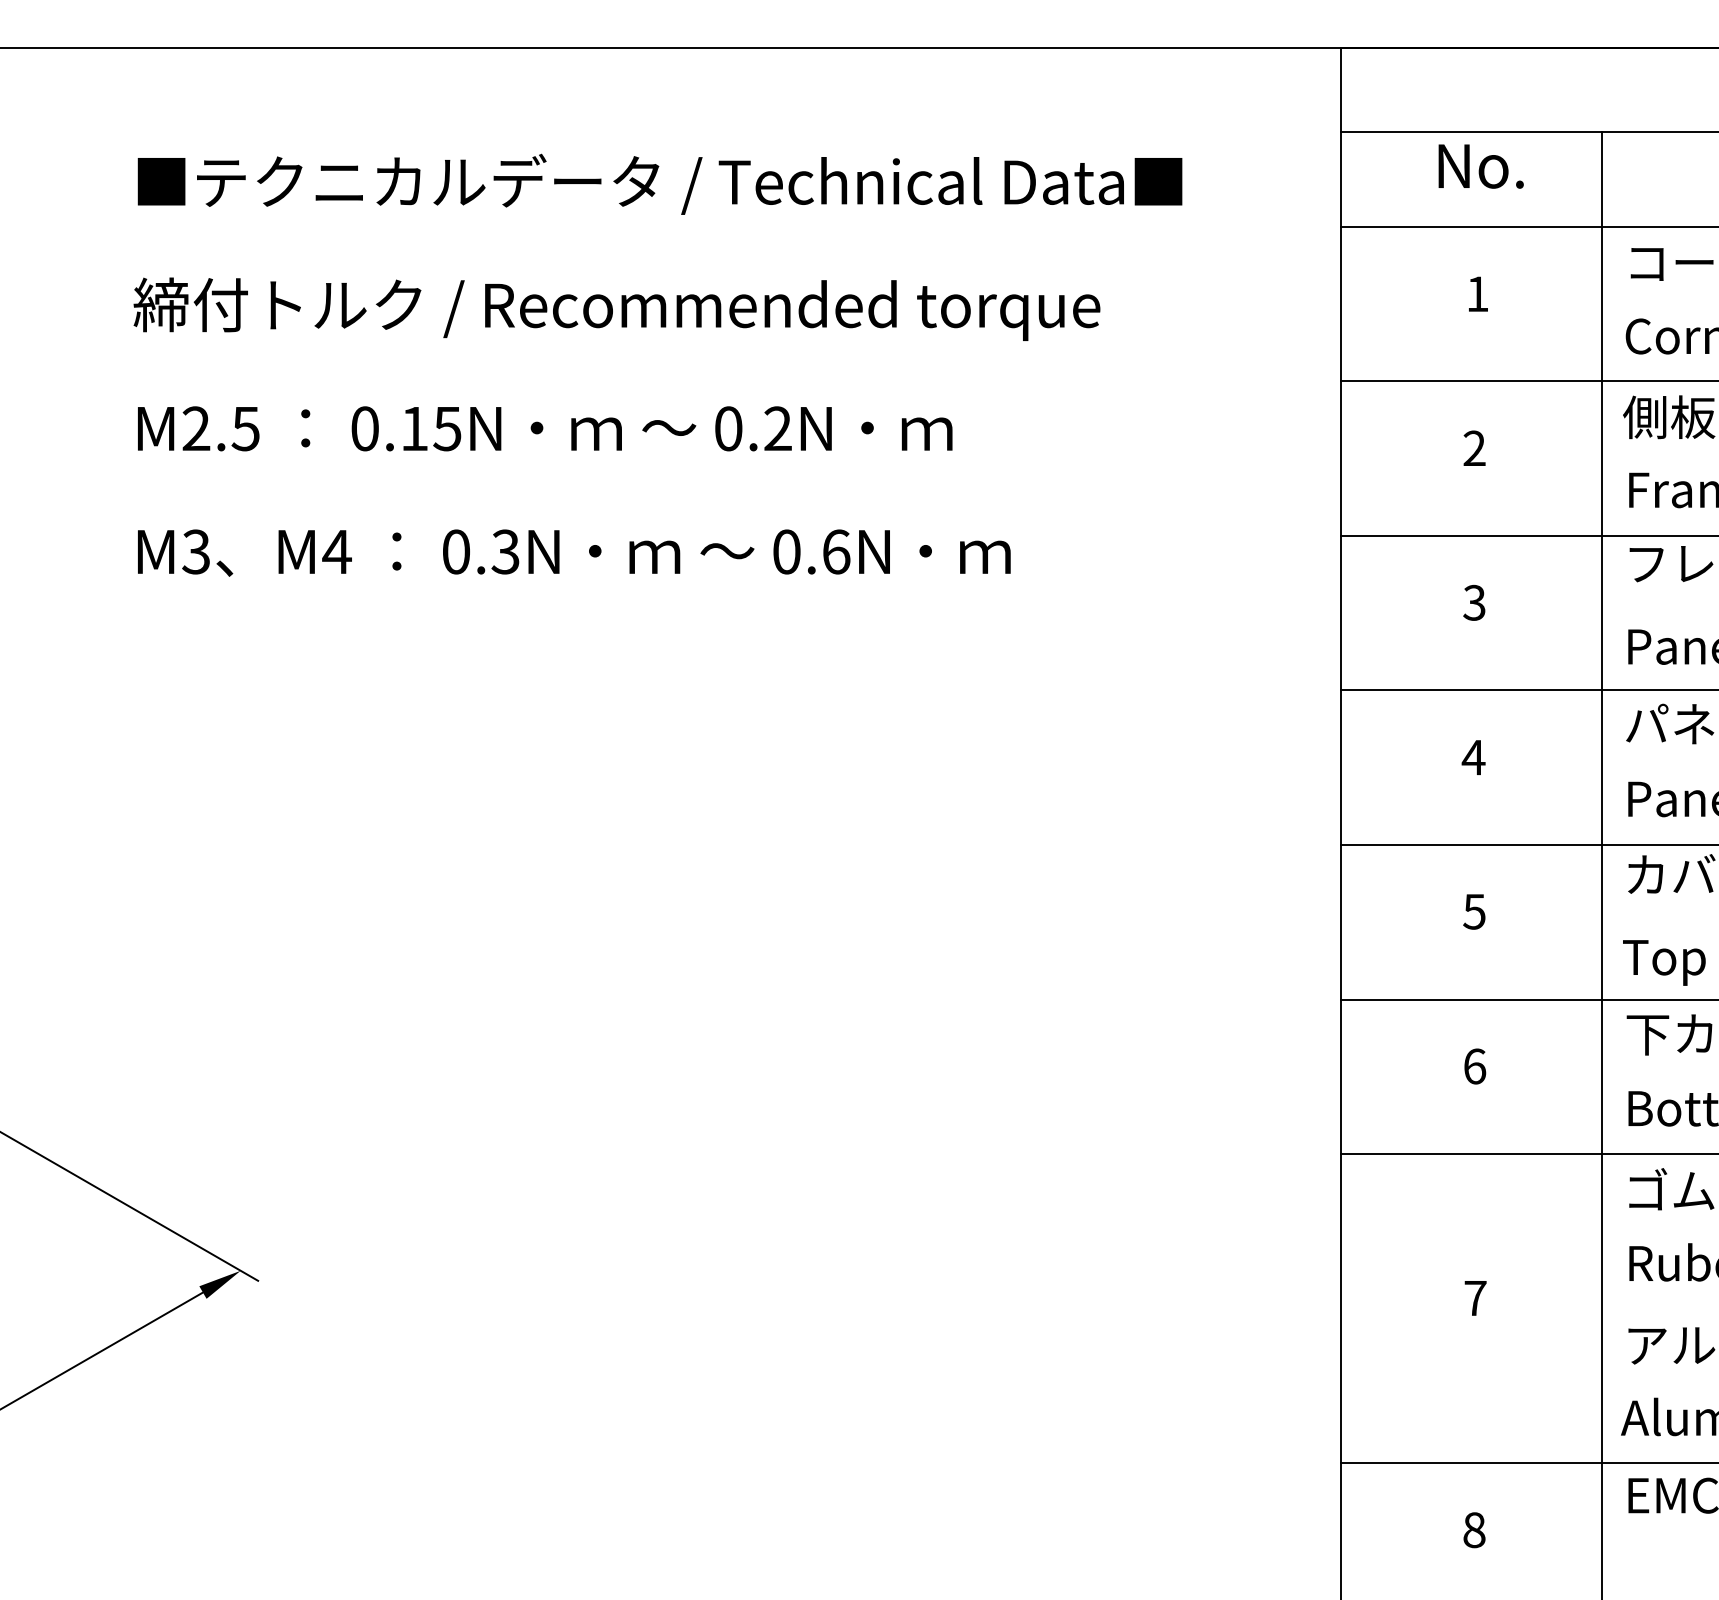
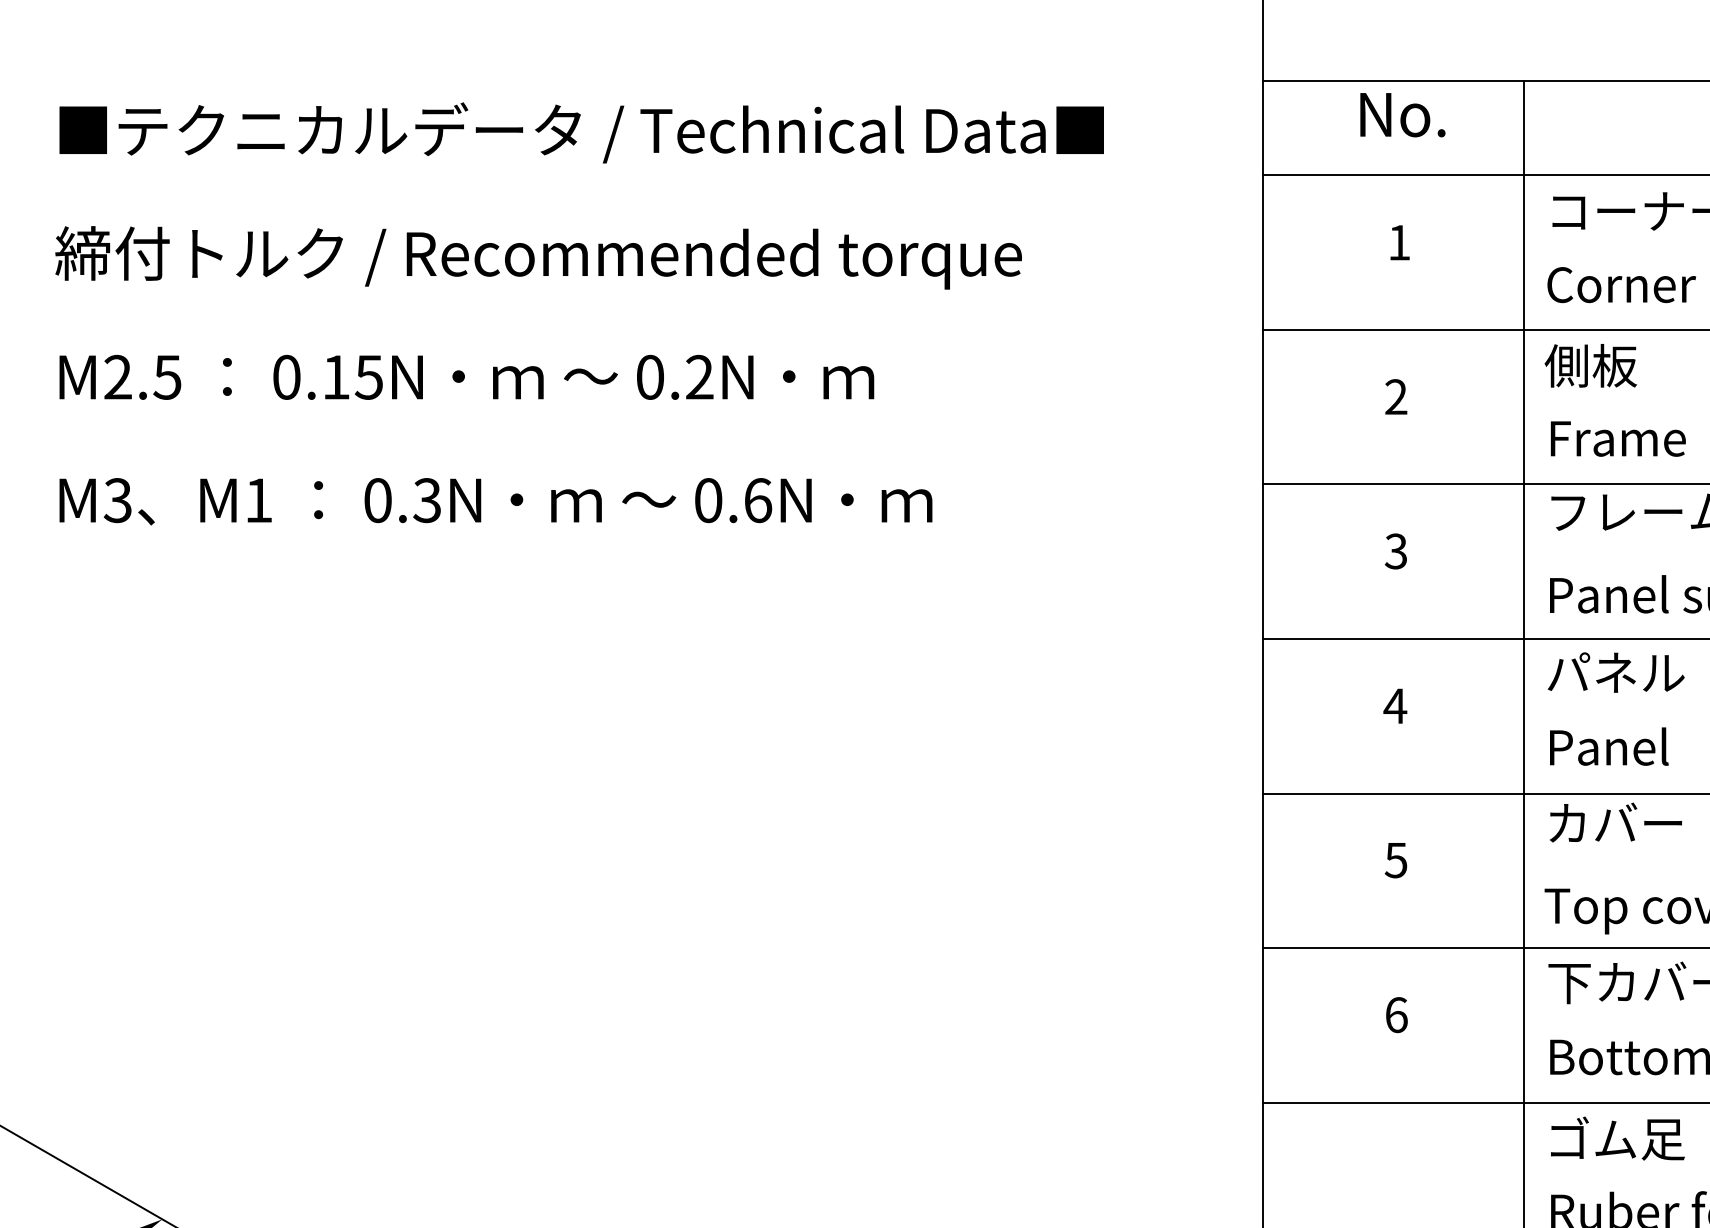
text: (336, 551) -> (258, 500), M4 -> M1

